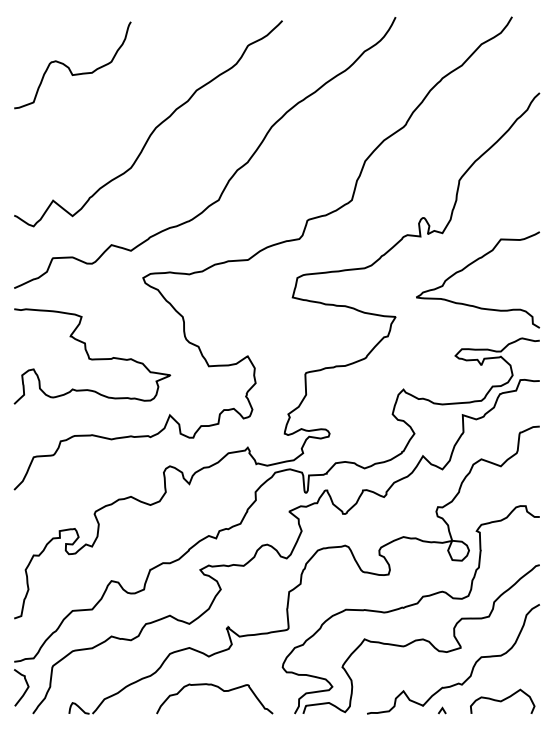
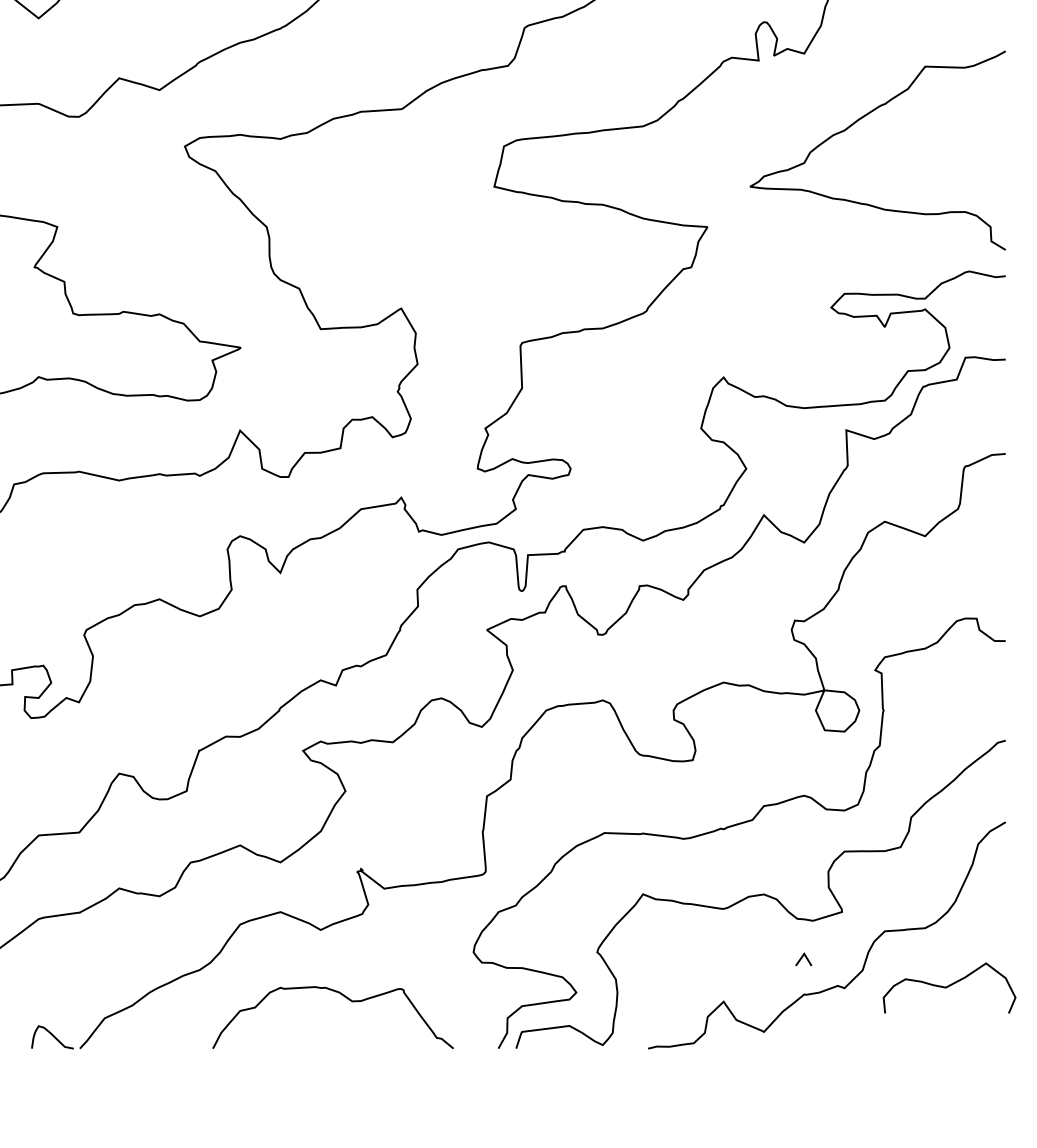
curve: (502, 700) -> (949, 985), moved
line: (441, 710) -> (802, 958), moved

